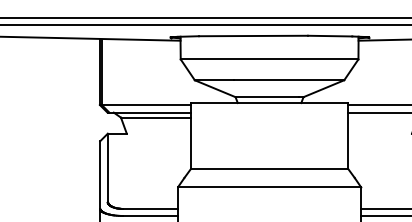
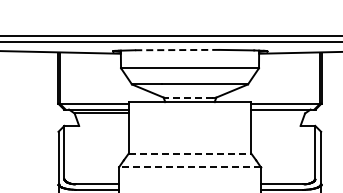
line: (254, 36) -> (178, 50), solid -> dashed
line: (267, 97) -> (188, 97), solid -> dashed
line: (270, 169) -> (190, 153), solid -> dashed
line: (268, 187) -> (189, 167), solid -> dashed

